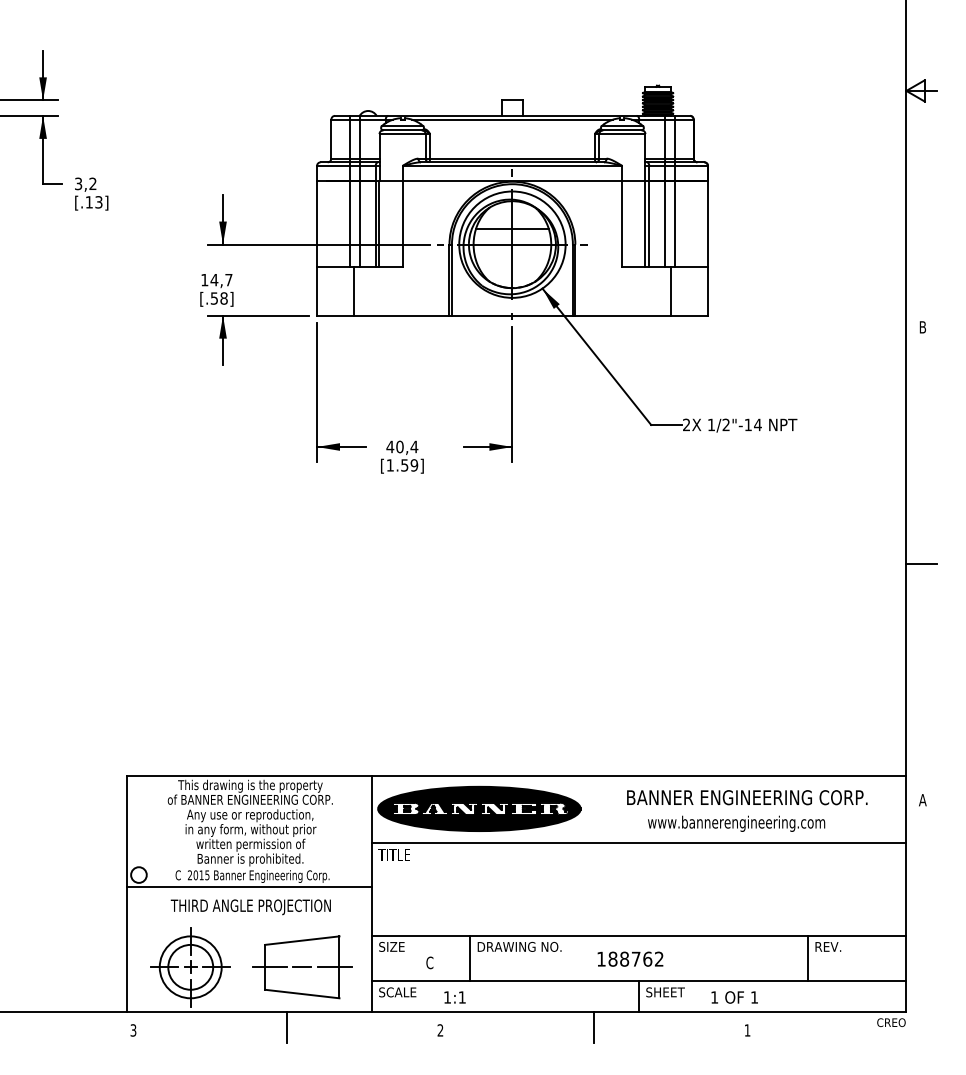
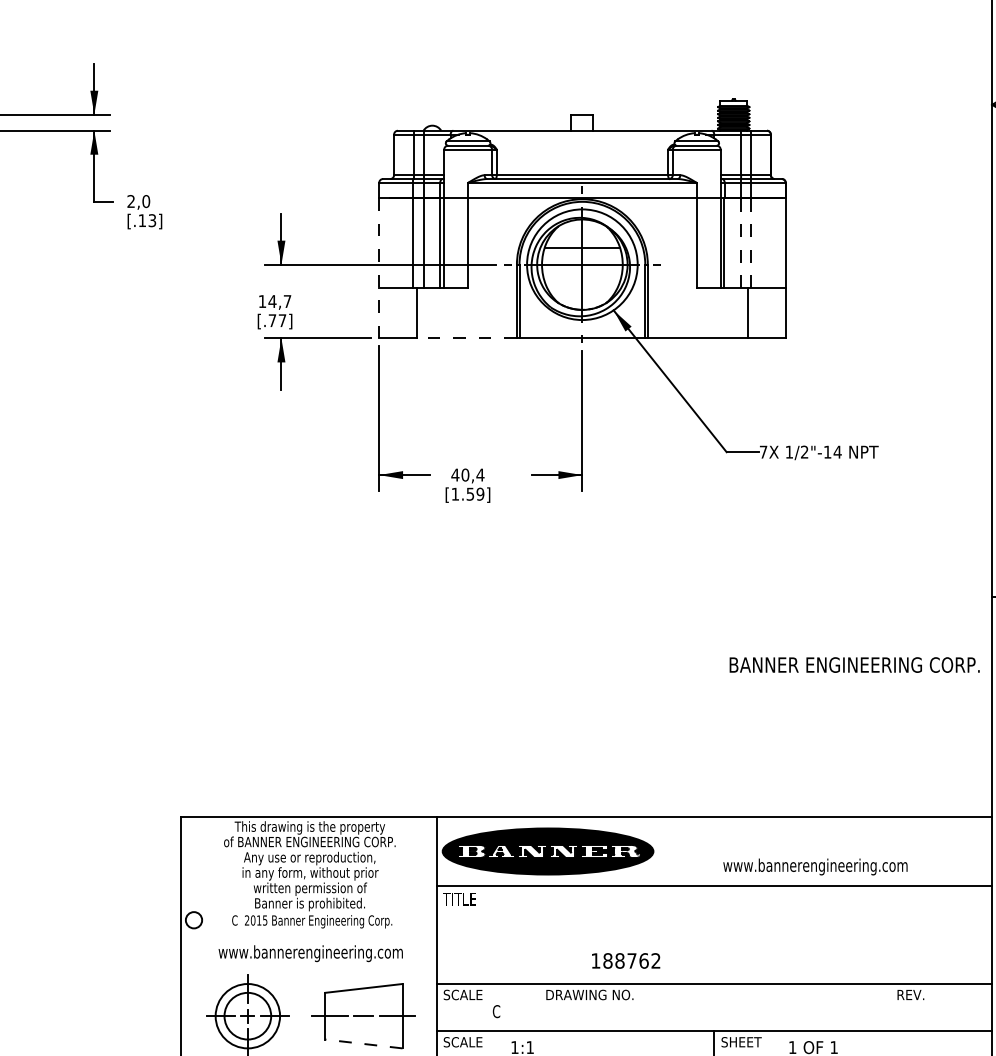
line: (512, 119) -> (582, 134), removed
text: (85, 183) -> (138, 201), 3,2 -> 2,0
line: (664, 223) -> (740, 242), solid -> dashed
line: (675, 223) -> (751, 242), solid -> dashed
line: (316, 247) -> (378, 267), solid -> dashed
text: (218, 298) -> (276, 320), [.58] -> [.77]
line: (401, 315) -> (467, 338), solid -> dashed
text: (686, 424) -> (763, 451), 2X -> 7X
text: (747, 797) -> (854, 664), moved
line: (249, 886) -> (308, 932), removed
text: (250, 907) -> (310, 953), THIRD ANGLE PROJECTION -> www.bannerengineering.com
text: (401, 946) -> (467, 994), SIZE -> SCALE
line: (470, 958) -> (538, 1007), removed
text: (630, 958) -> (626, 960), moved
line: (808, 958) -> (890, 1007), removed
line: (301, 993) -> (363, 1043), solid -> dashed

